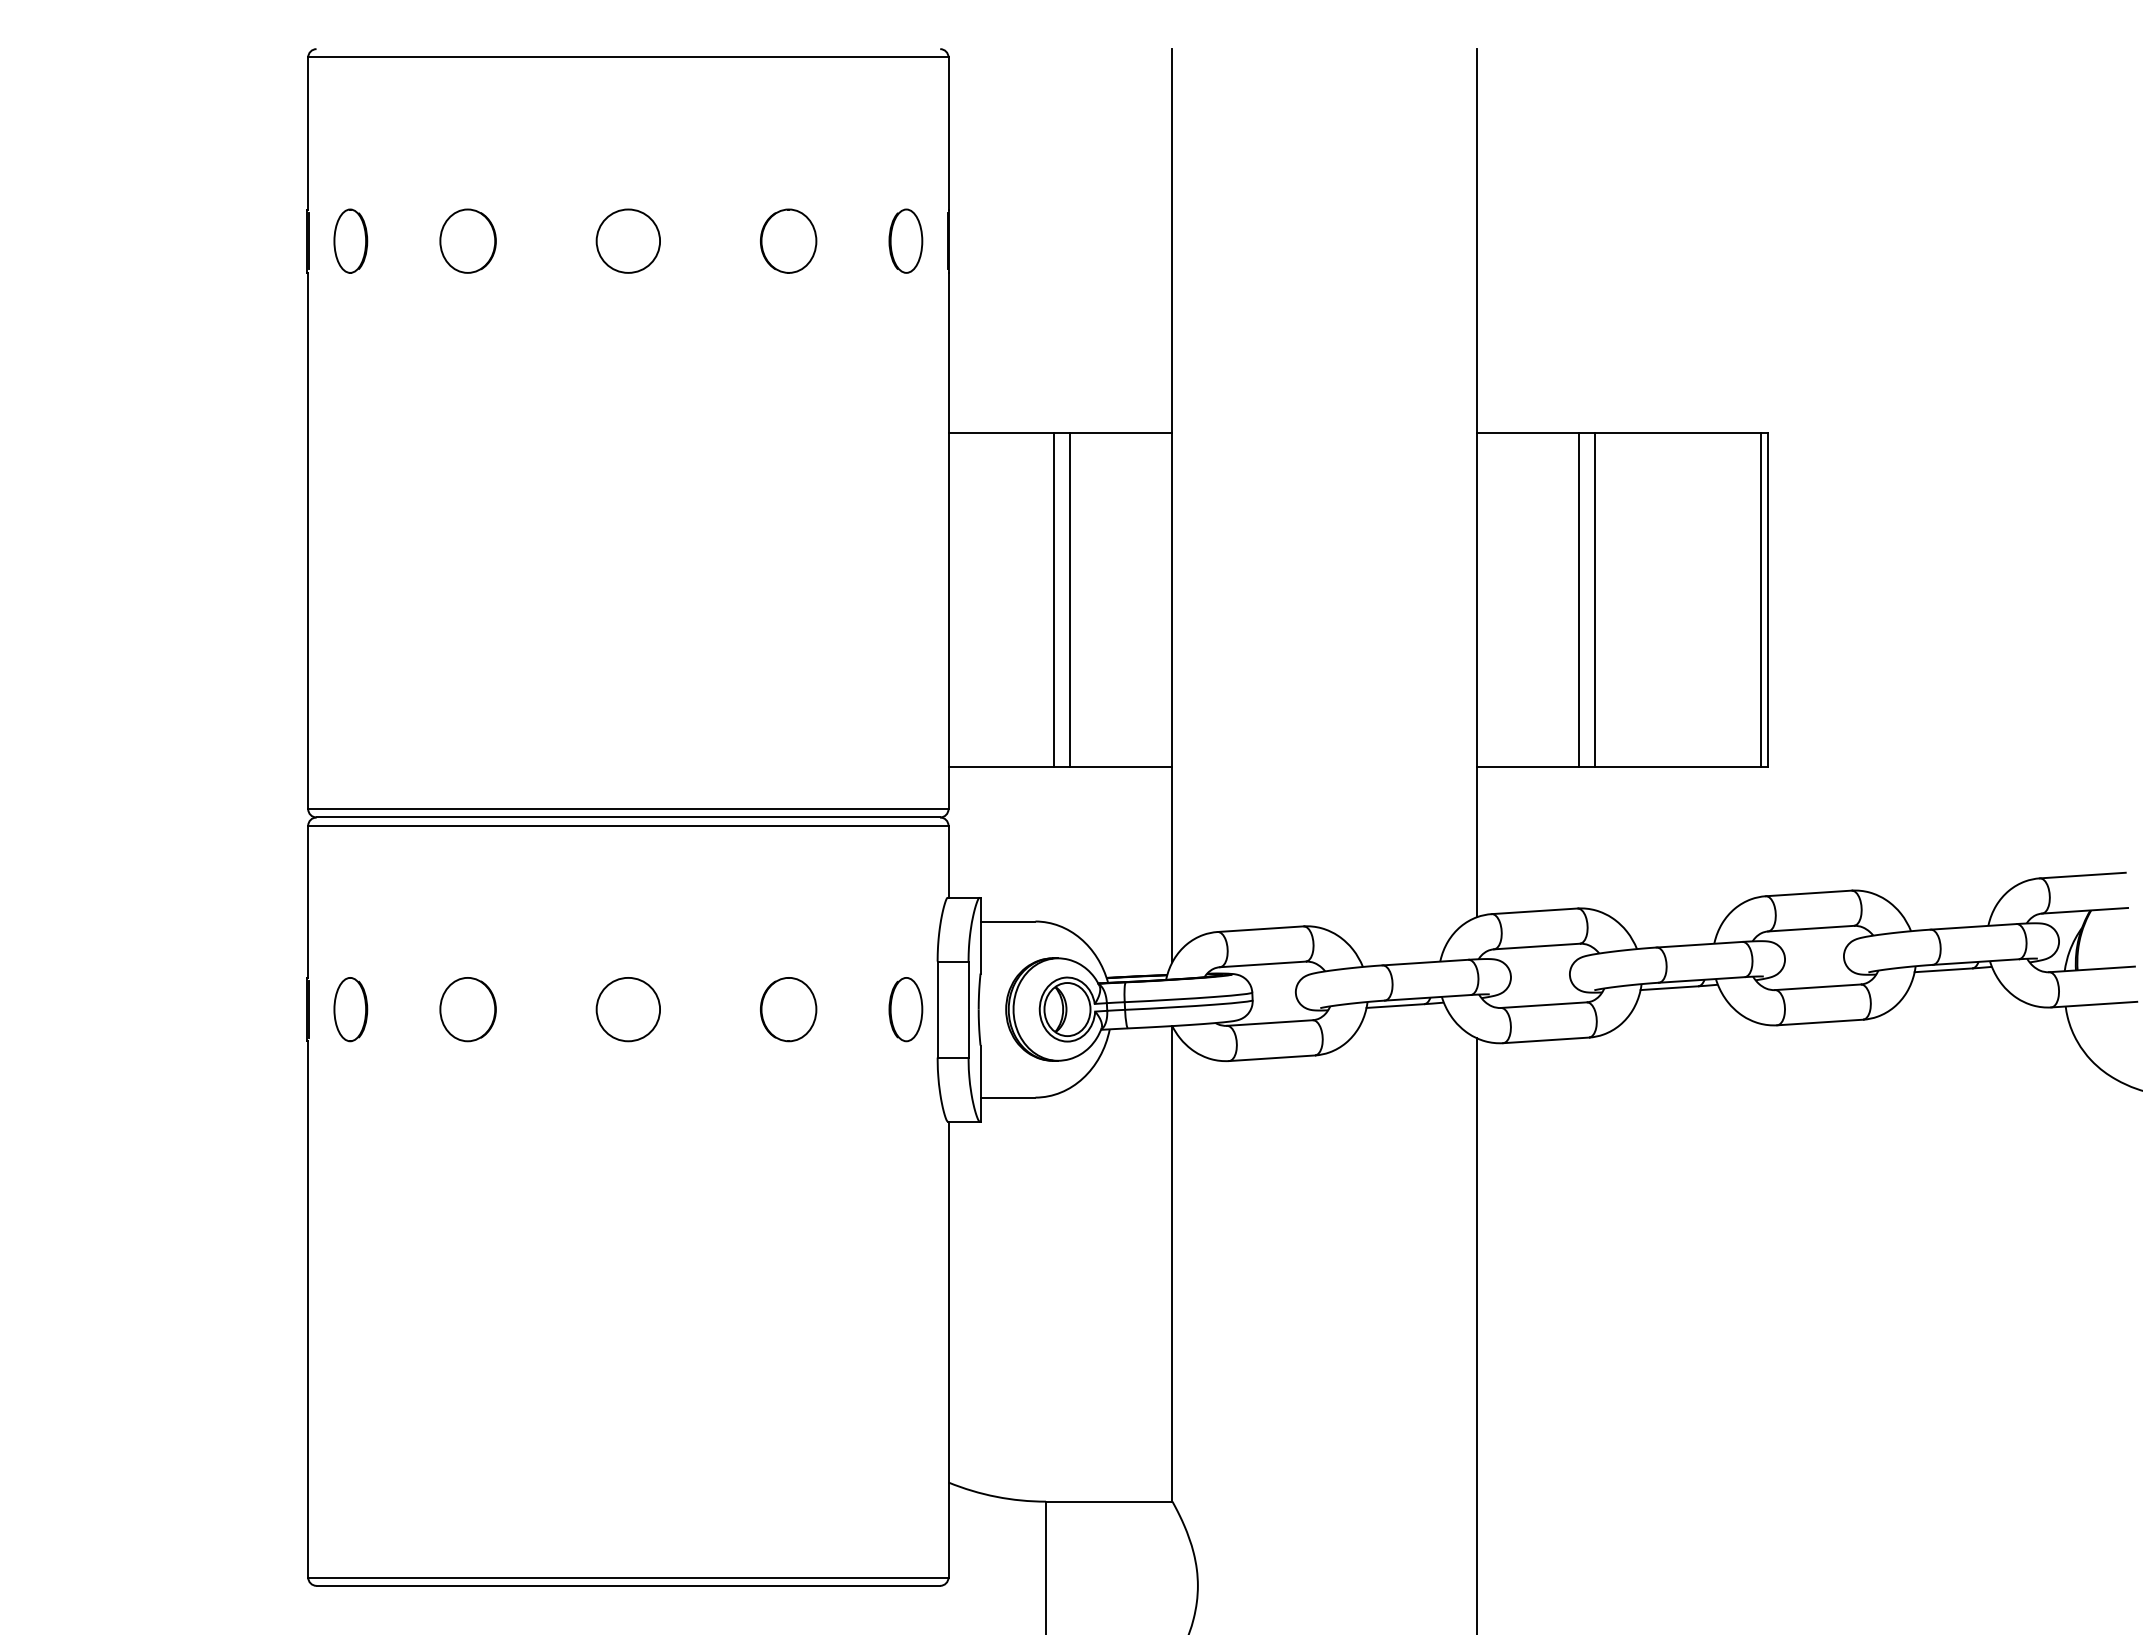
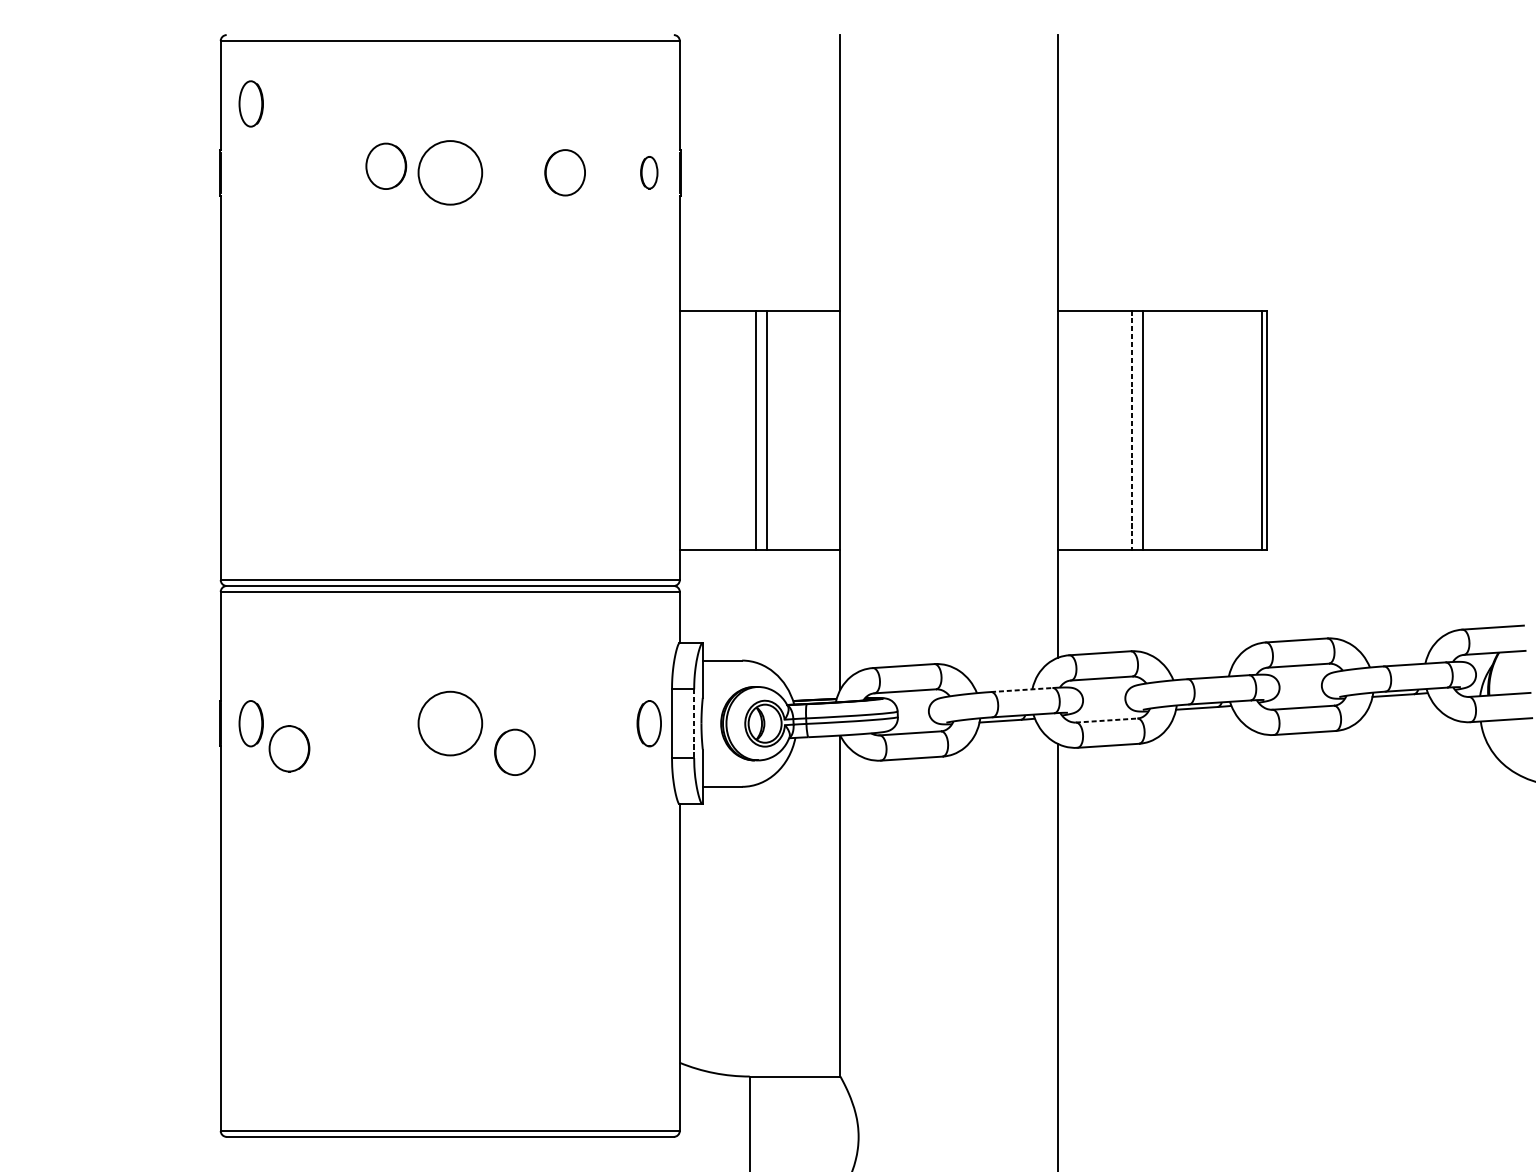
part: (350, 240) -> (251, 103), moved
part: (467, 240) -> (385, 165), moved
circle: (627, 240) -> (449, 172), size x1.4
part: (905, 240) -> (648, 172), size x0.7
line: (1579, 600) -> (1132, 430), solid -> dashed
line: (1426, 962) -> (1022, 689), solid -> dashed
line: (1544, 1005) -> (1107, 720), solid -> dashed
part: (467, 1009) -> (289, 748), moved
circle: (627, 1009) -> (449, 723), size x1.4
part: (788, 1009) -> (514, 752), moved
line: (968, 1010) -> (694, 724), solid -> dashed

